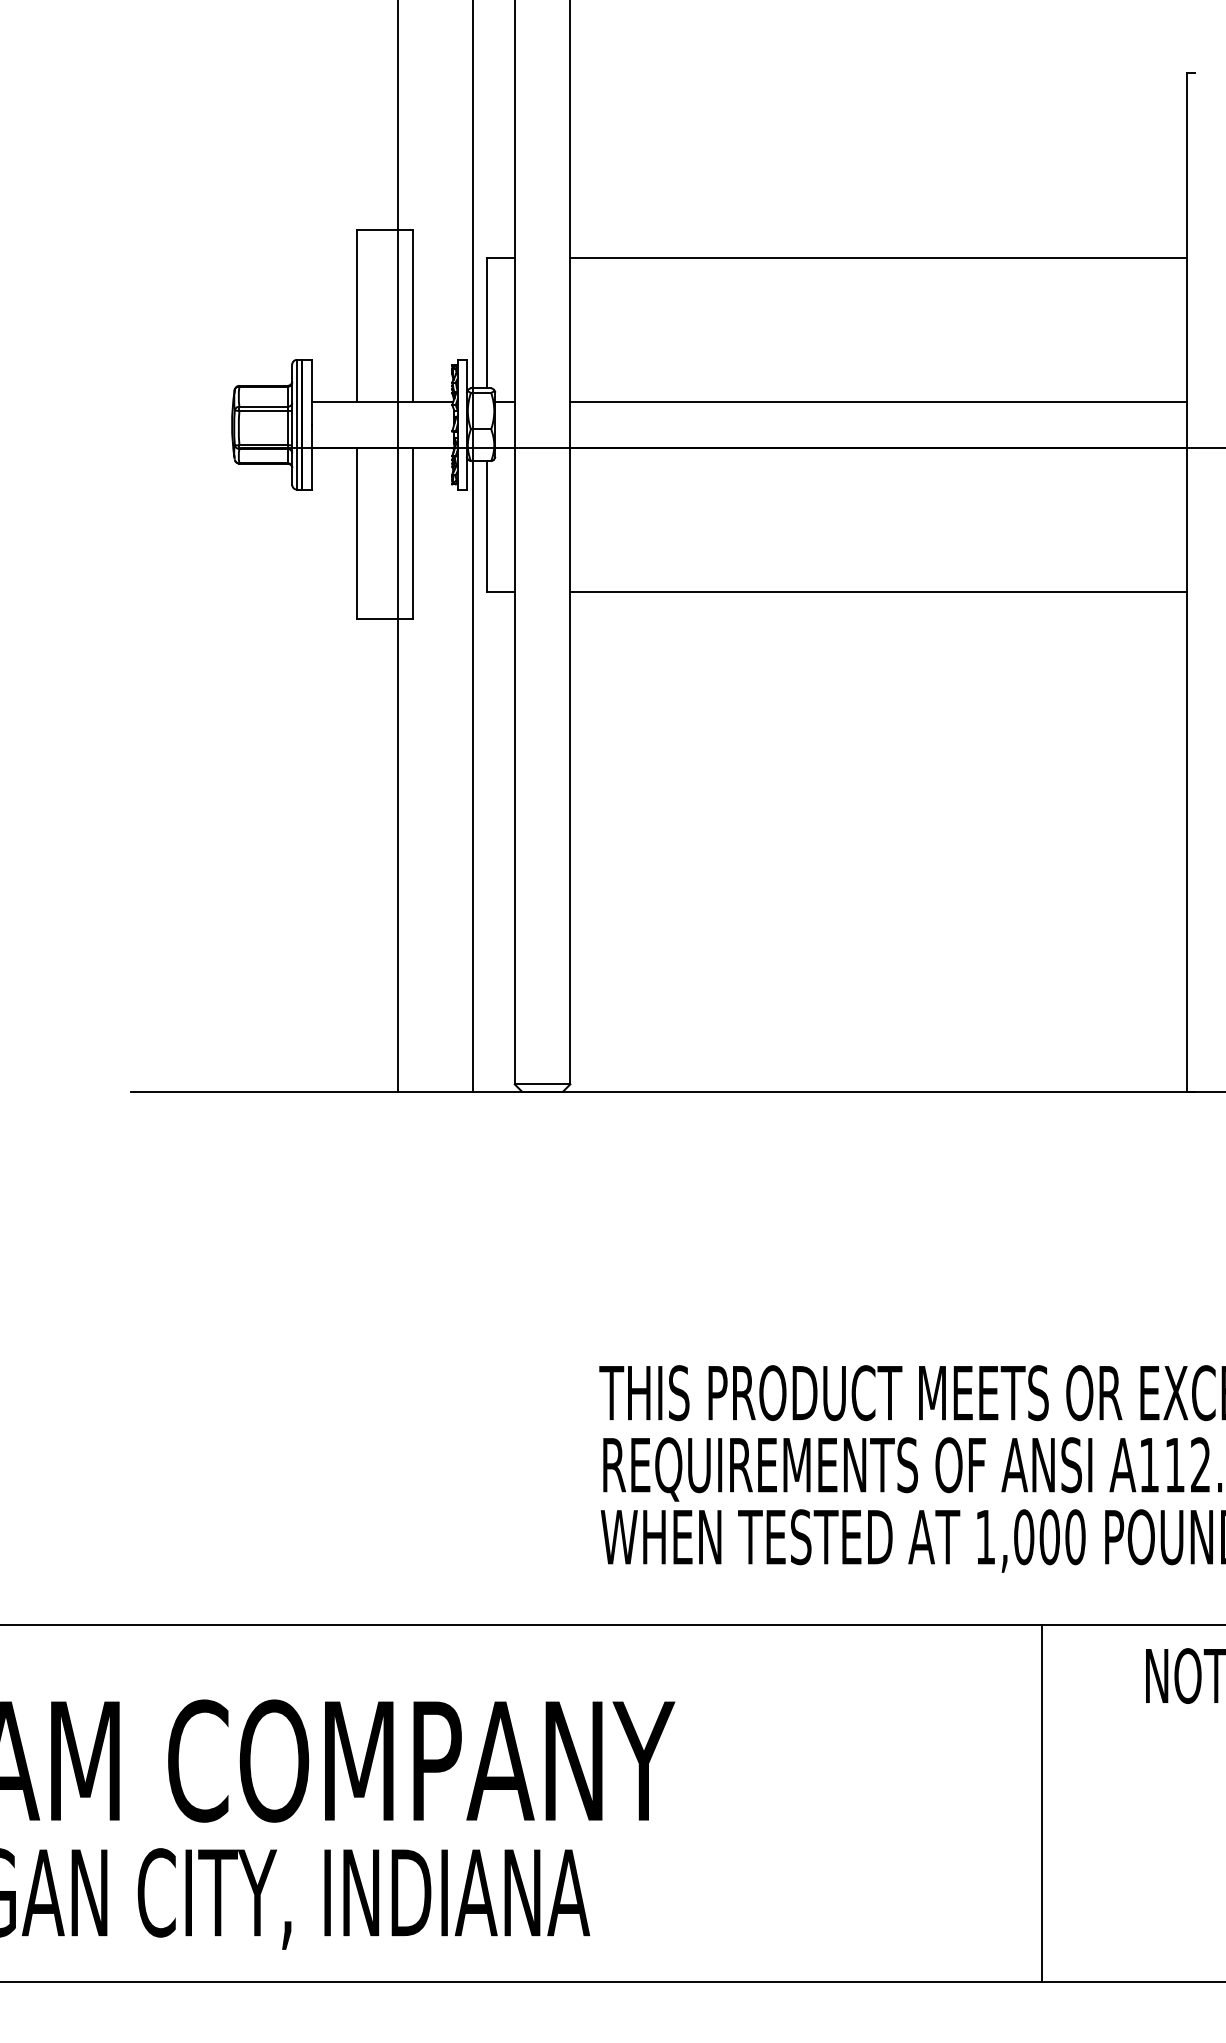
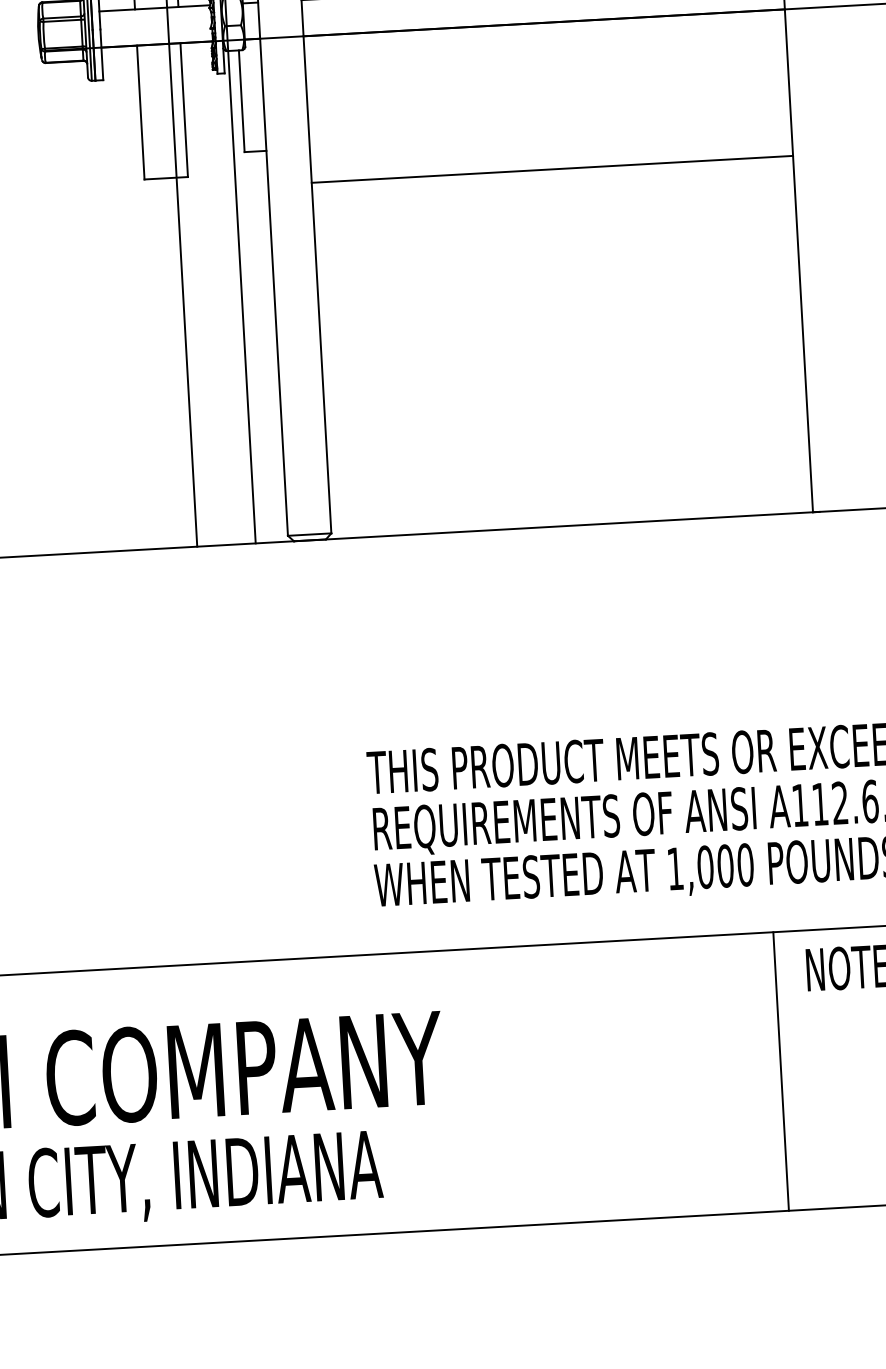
line: (878, 591) -> (552, 169), moved
line: (1042, 1803) -> (781, 1071), moved

